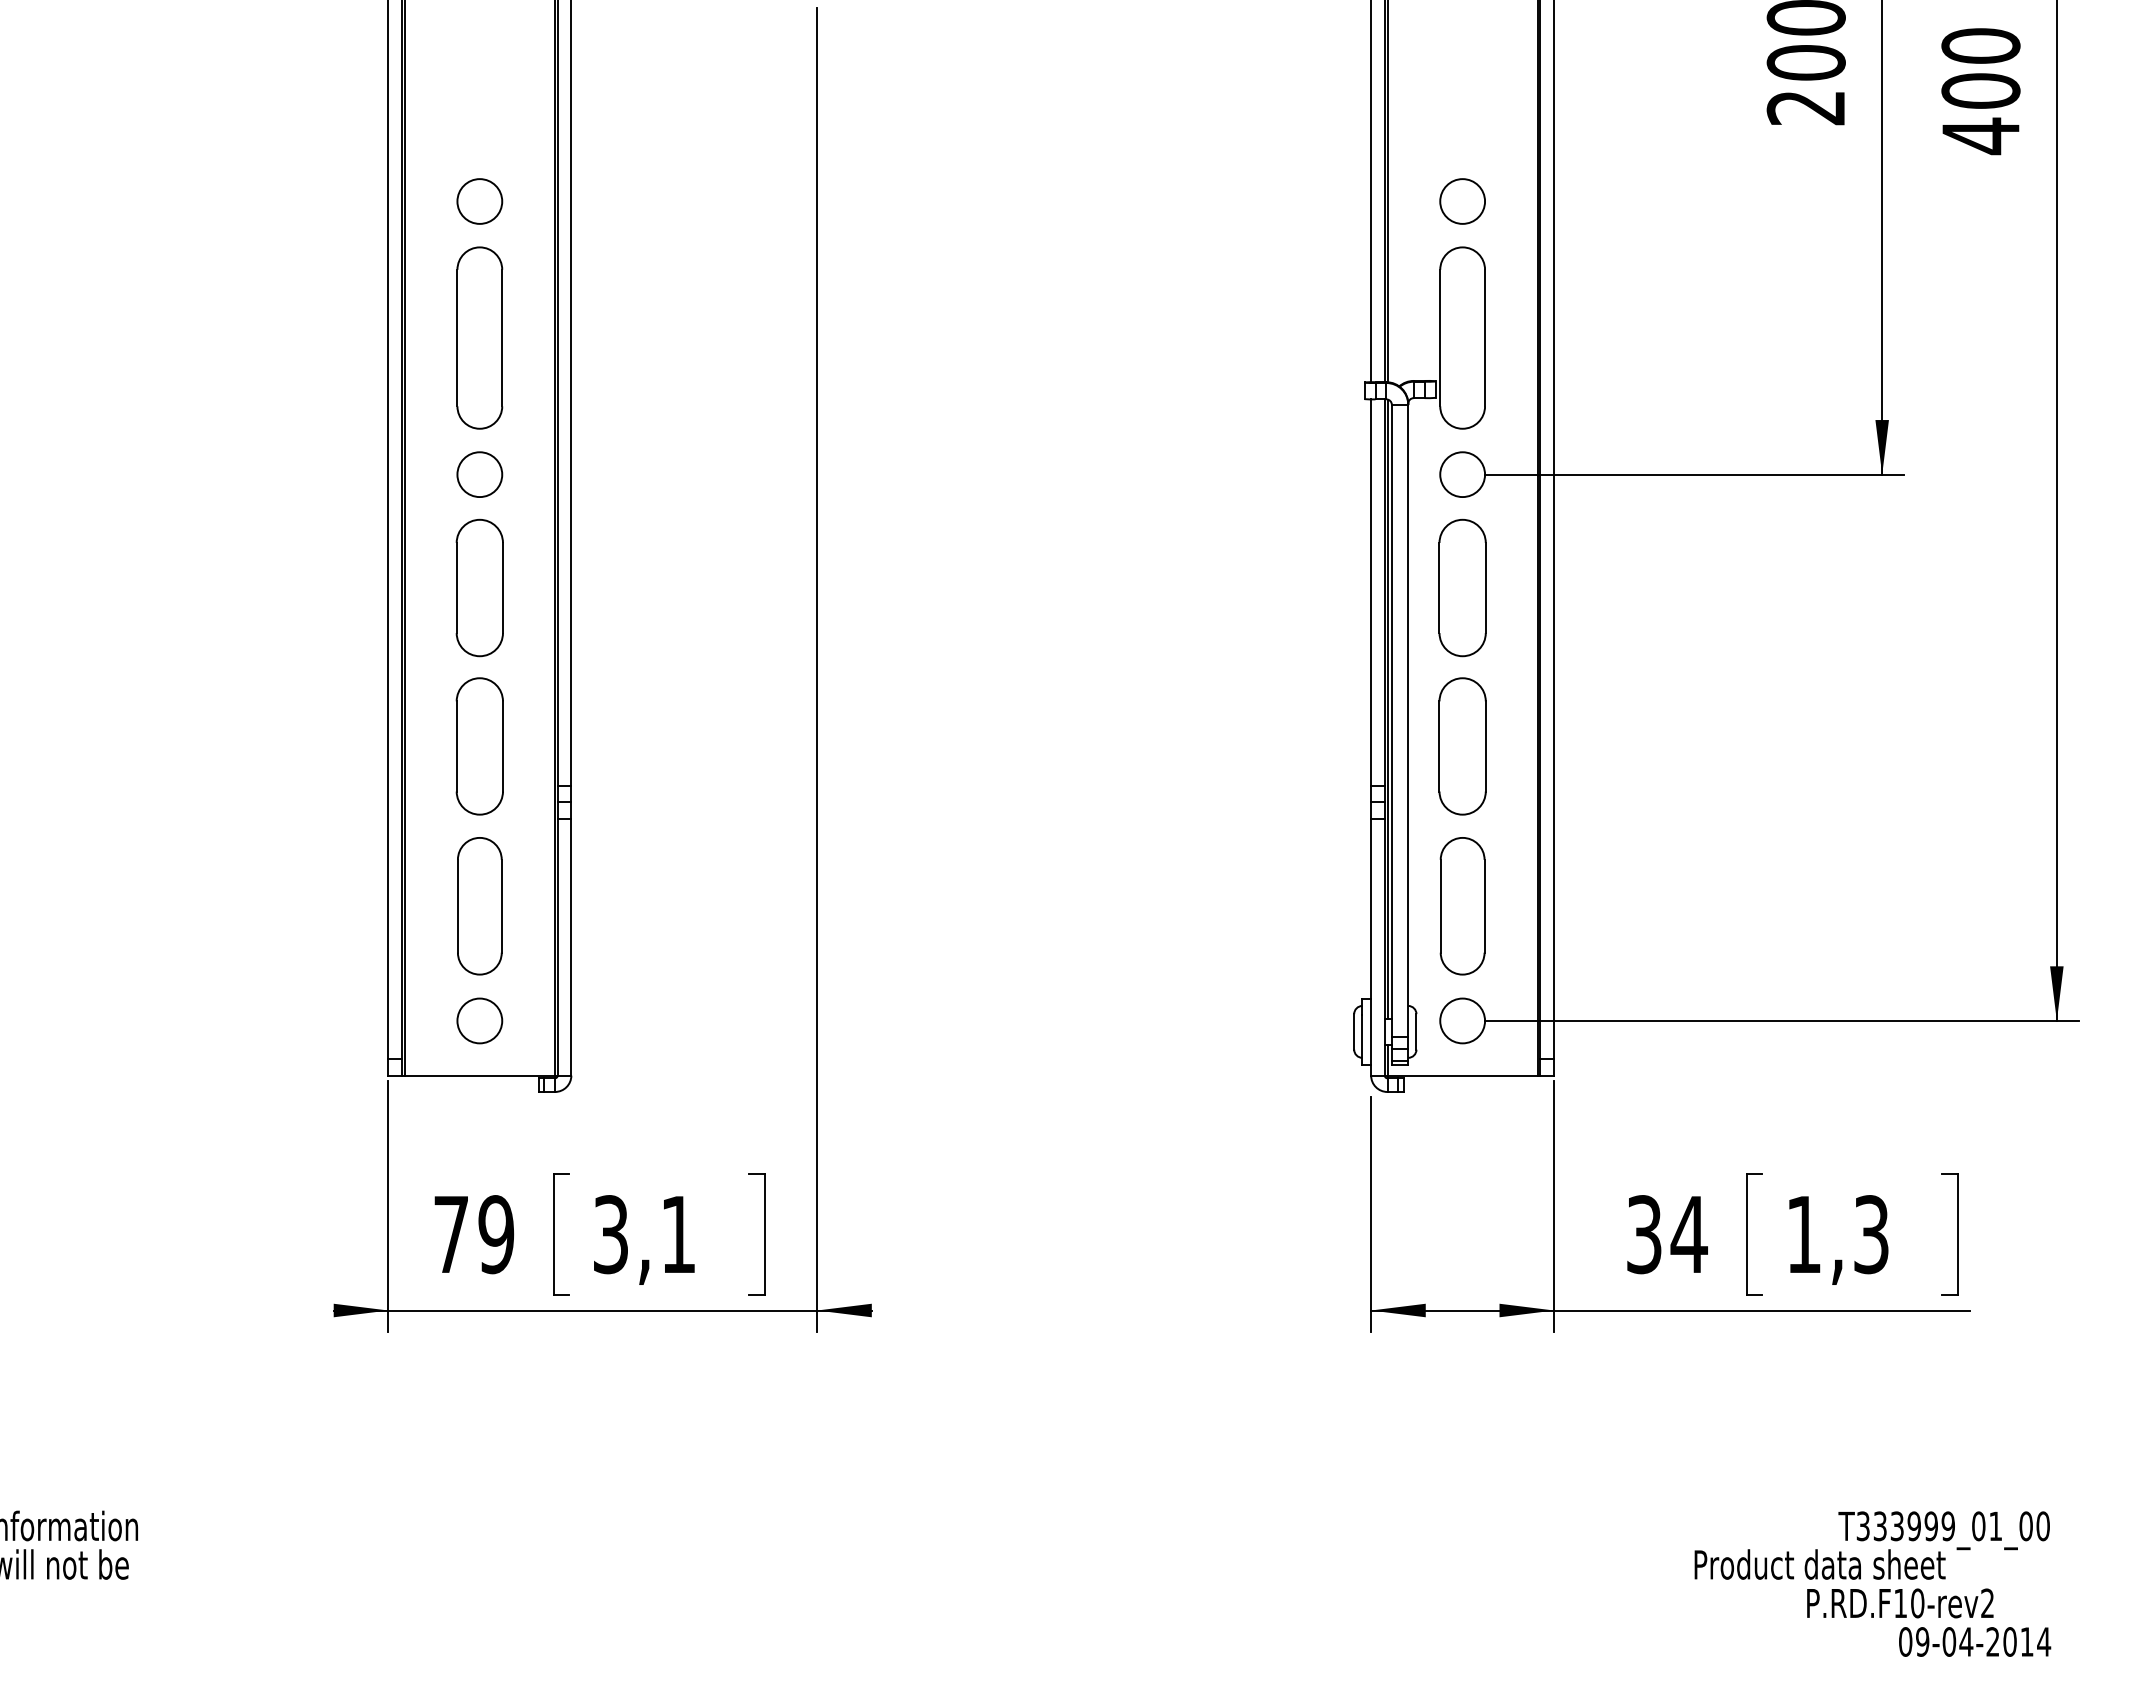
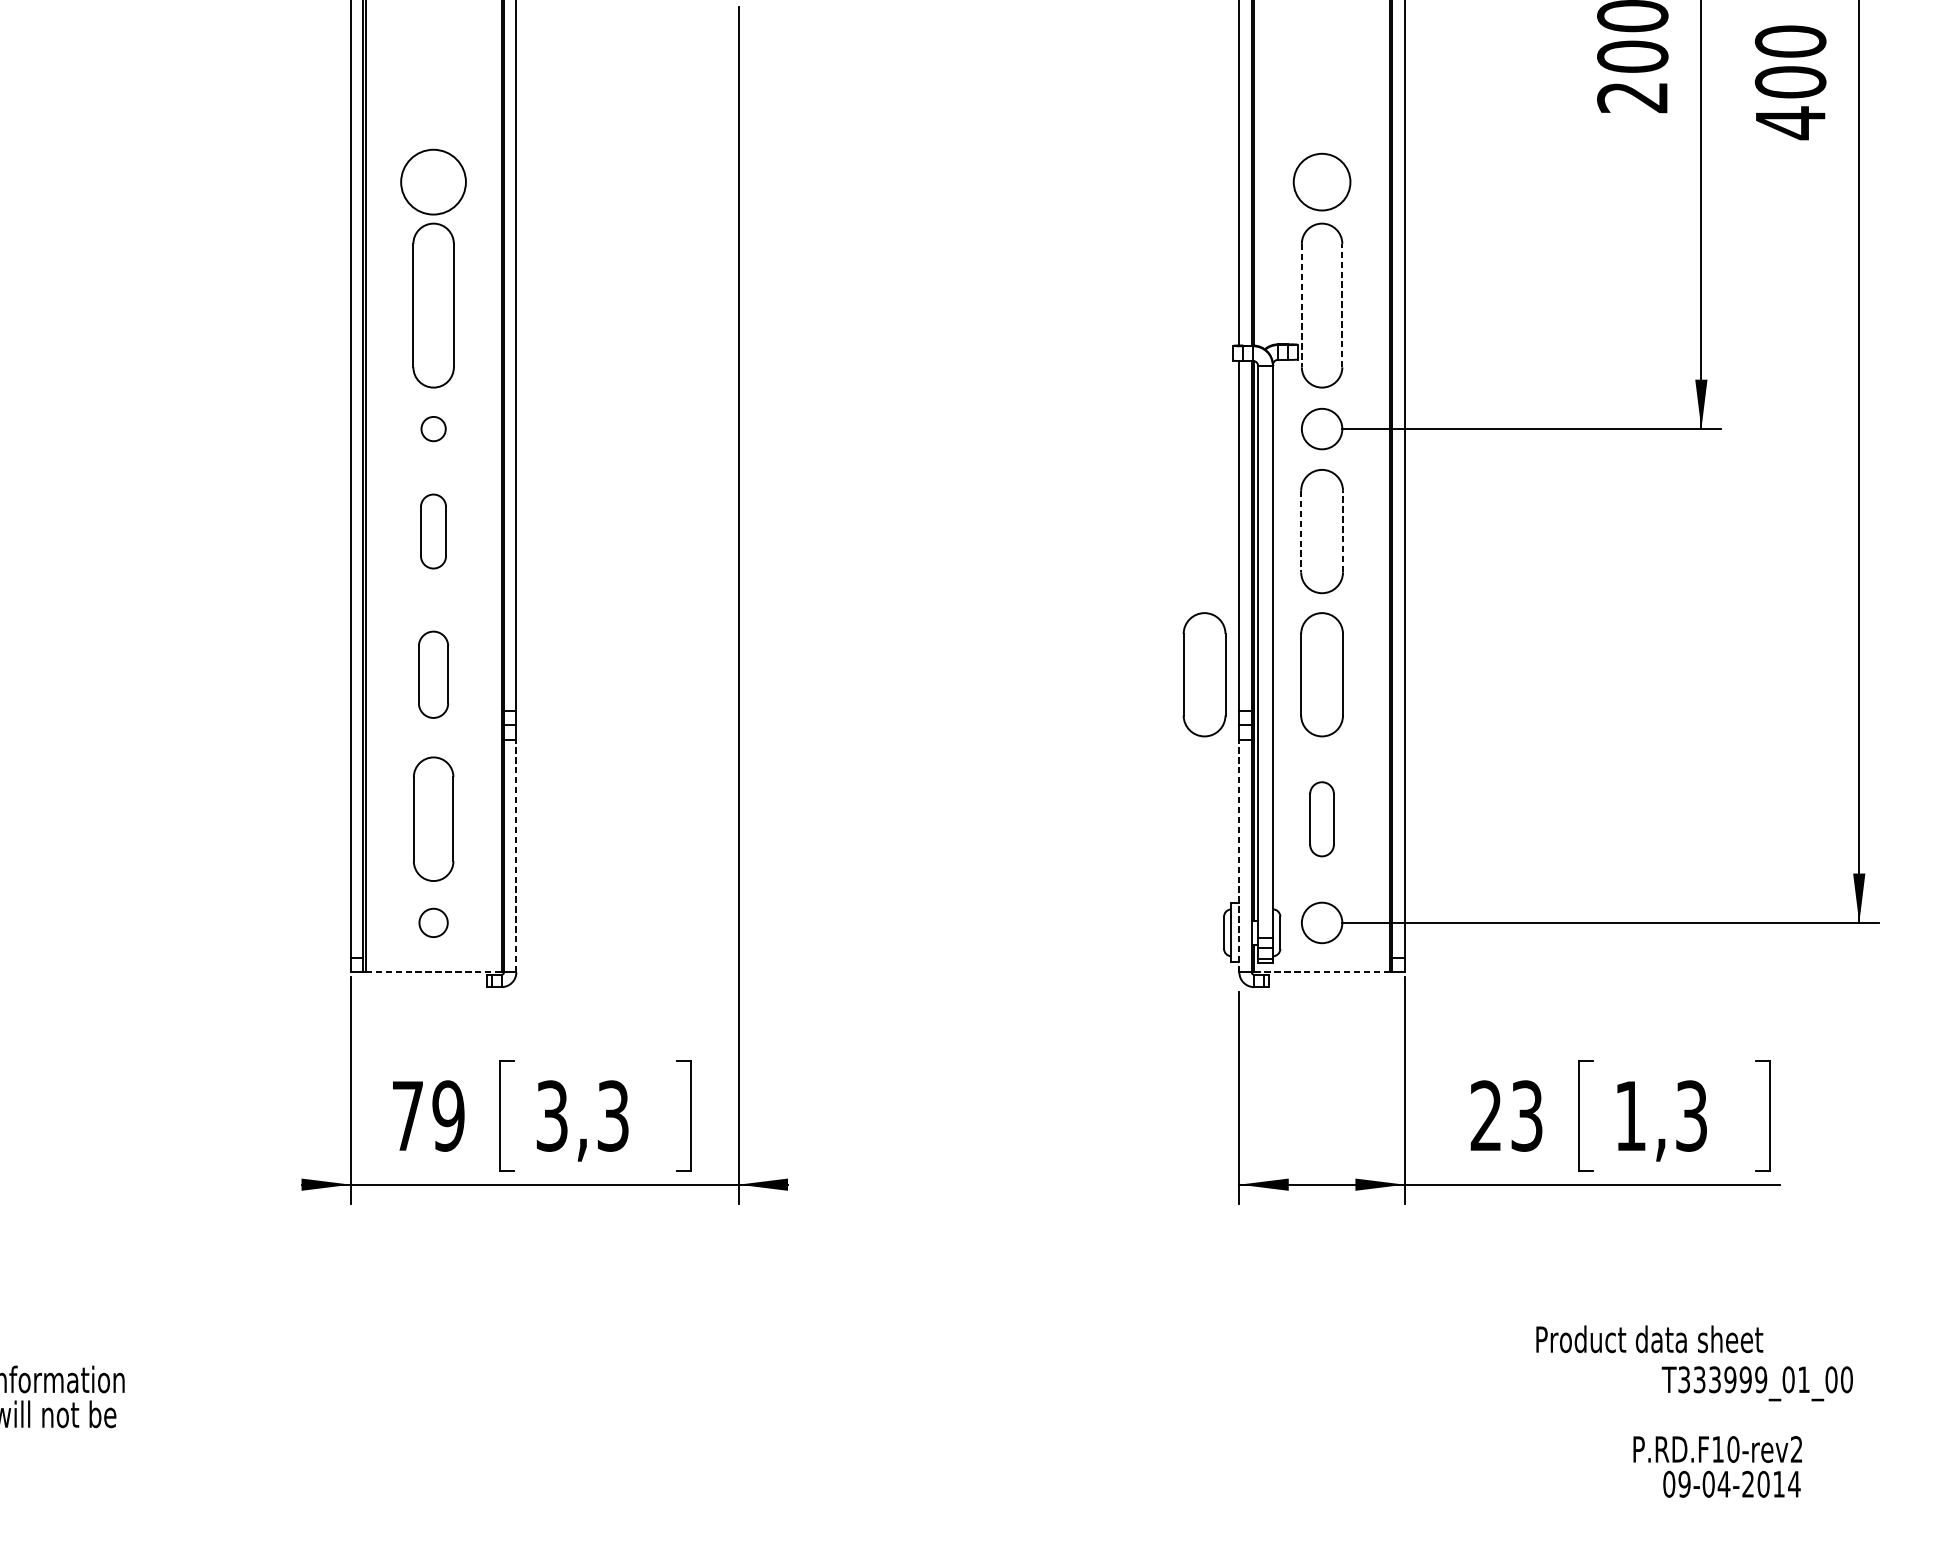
circle: (479, 201) -> (433, 182), size x1.6
circle: (1462, 201) -> (1321, 182), size x1.4
line: (1485, 337) -> (1342, 305), solid -> dashed
line: (1440, 338) -> (1302, 305), solid -> dashed
circle: (479, 474) -> (433, 428), size x0.6
part: (479, 587) -> (433, 531), size x0.6
line: (1485, 587) -> (1342, 531), solid -> dashed
line: (1439, 588) -> (1301, 531), solid -> dashed
part: (479, 746) -> (433, 674), size x0.7
part: (1332, 746) -> (1204, 674), added
part: (1462, 906) -> (1321, 819), size x0.6
line: (571, 946) -> (516, 855), solid -> dashed
line: (1371, 946) -> (1239, 855), solid -> dashed
circle: (479, 1020) -> (433, 922), size x0.7
line: (480, 1075) -> (434, 972), solid -> dashed
line: (1462, 1075) -> (1321, 972), solid -> dashed
text: (678, 1234) -> (613, 1115), 3,1 -> 3,3
text: (1667, 1234) -> (1507, 1115), 34 -> 23
text: (1819, 1564) -> (1649, 1339), moved
text: (1975, 1641) -> (1732, 1483), moved

